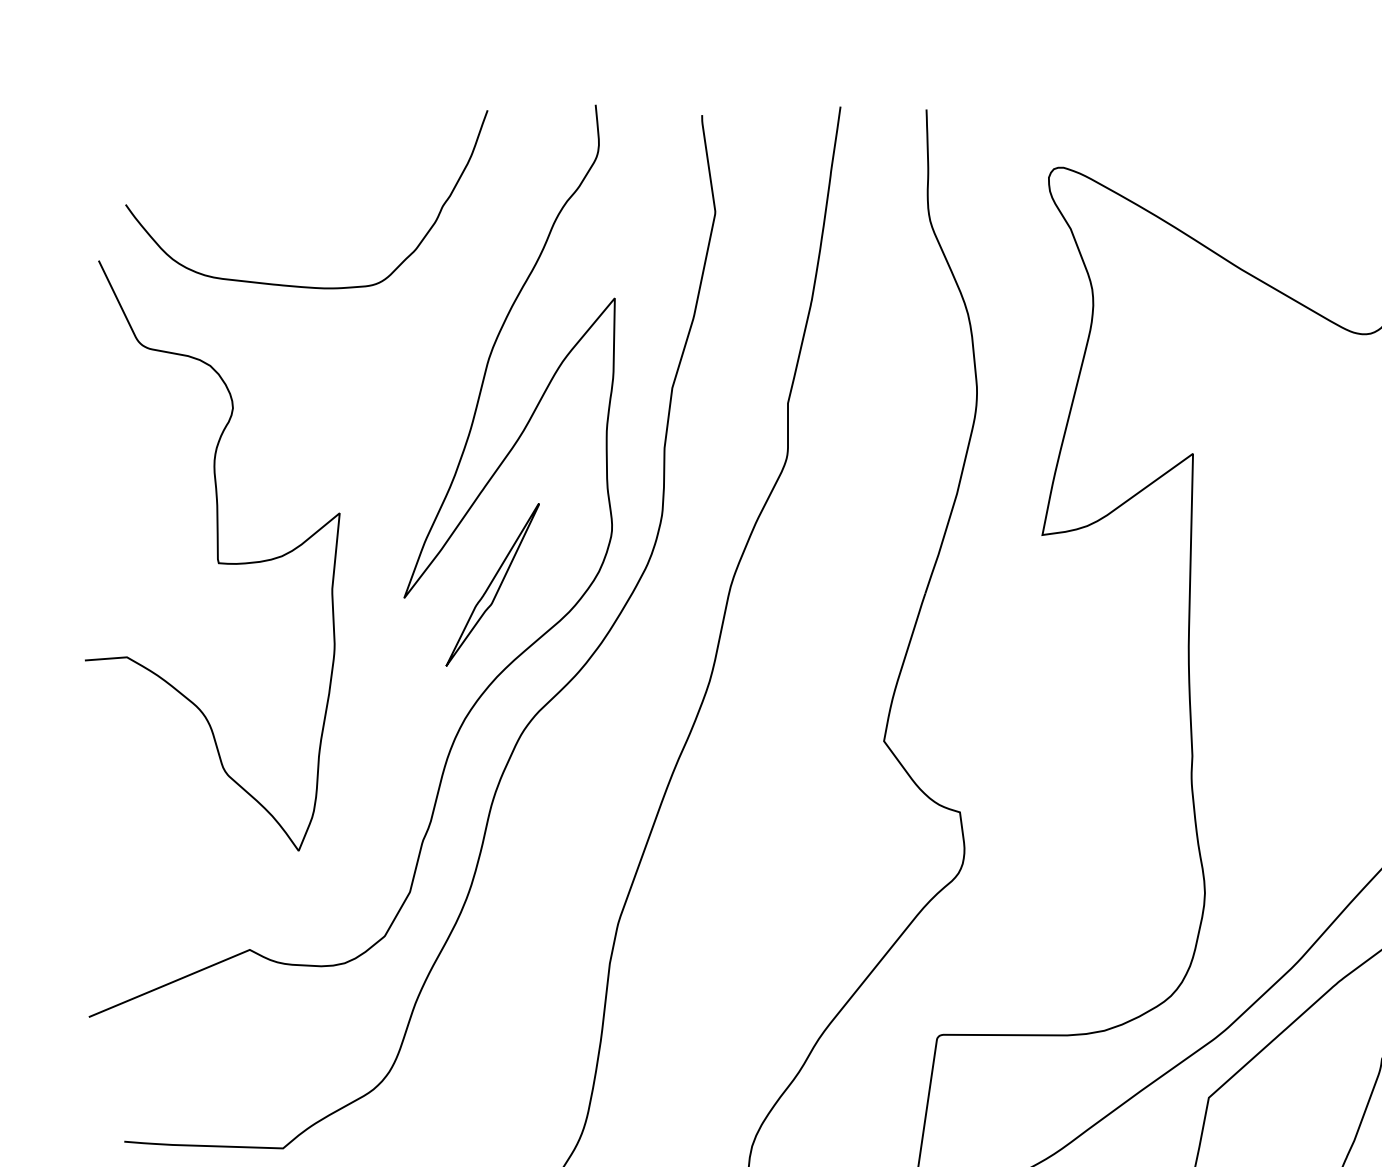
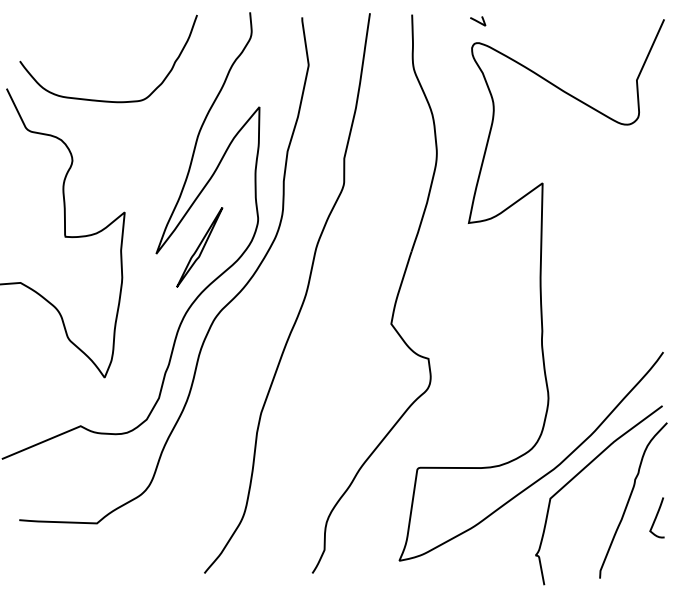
curve: (1062, 123) -> (478, 21), added

